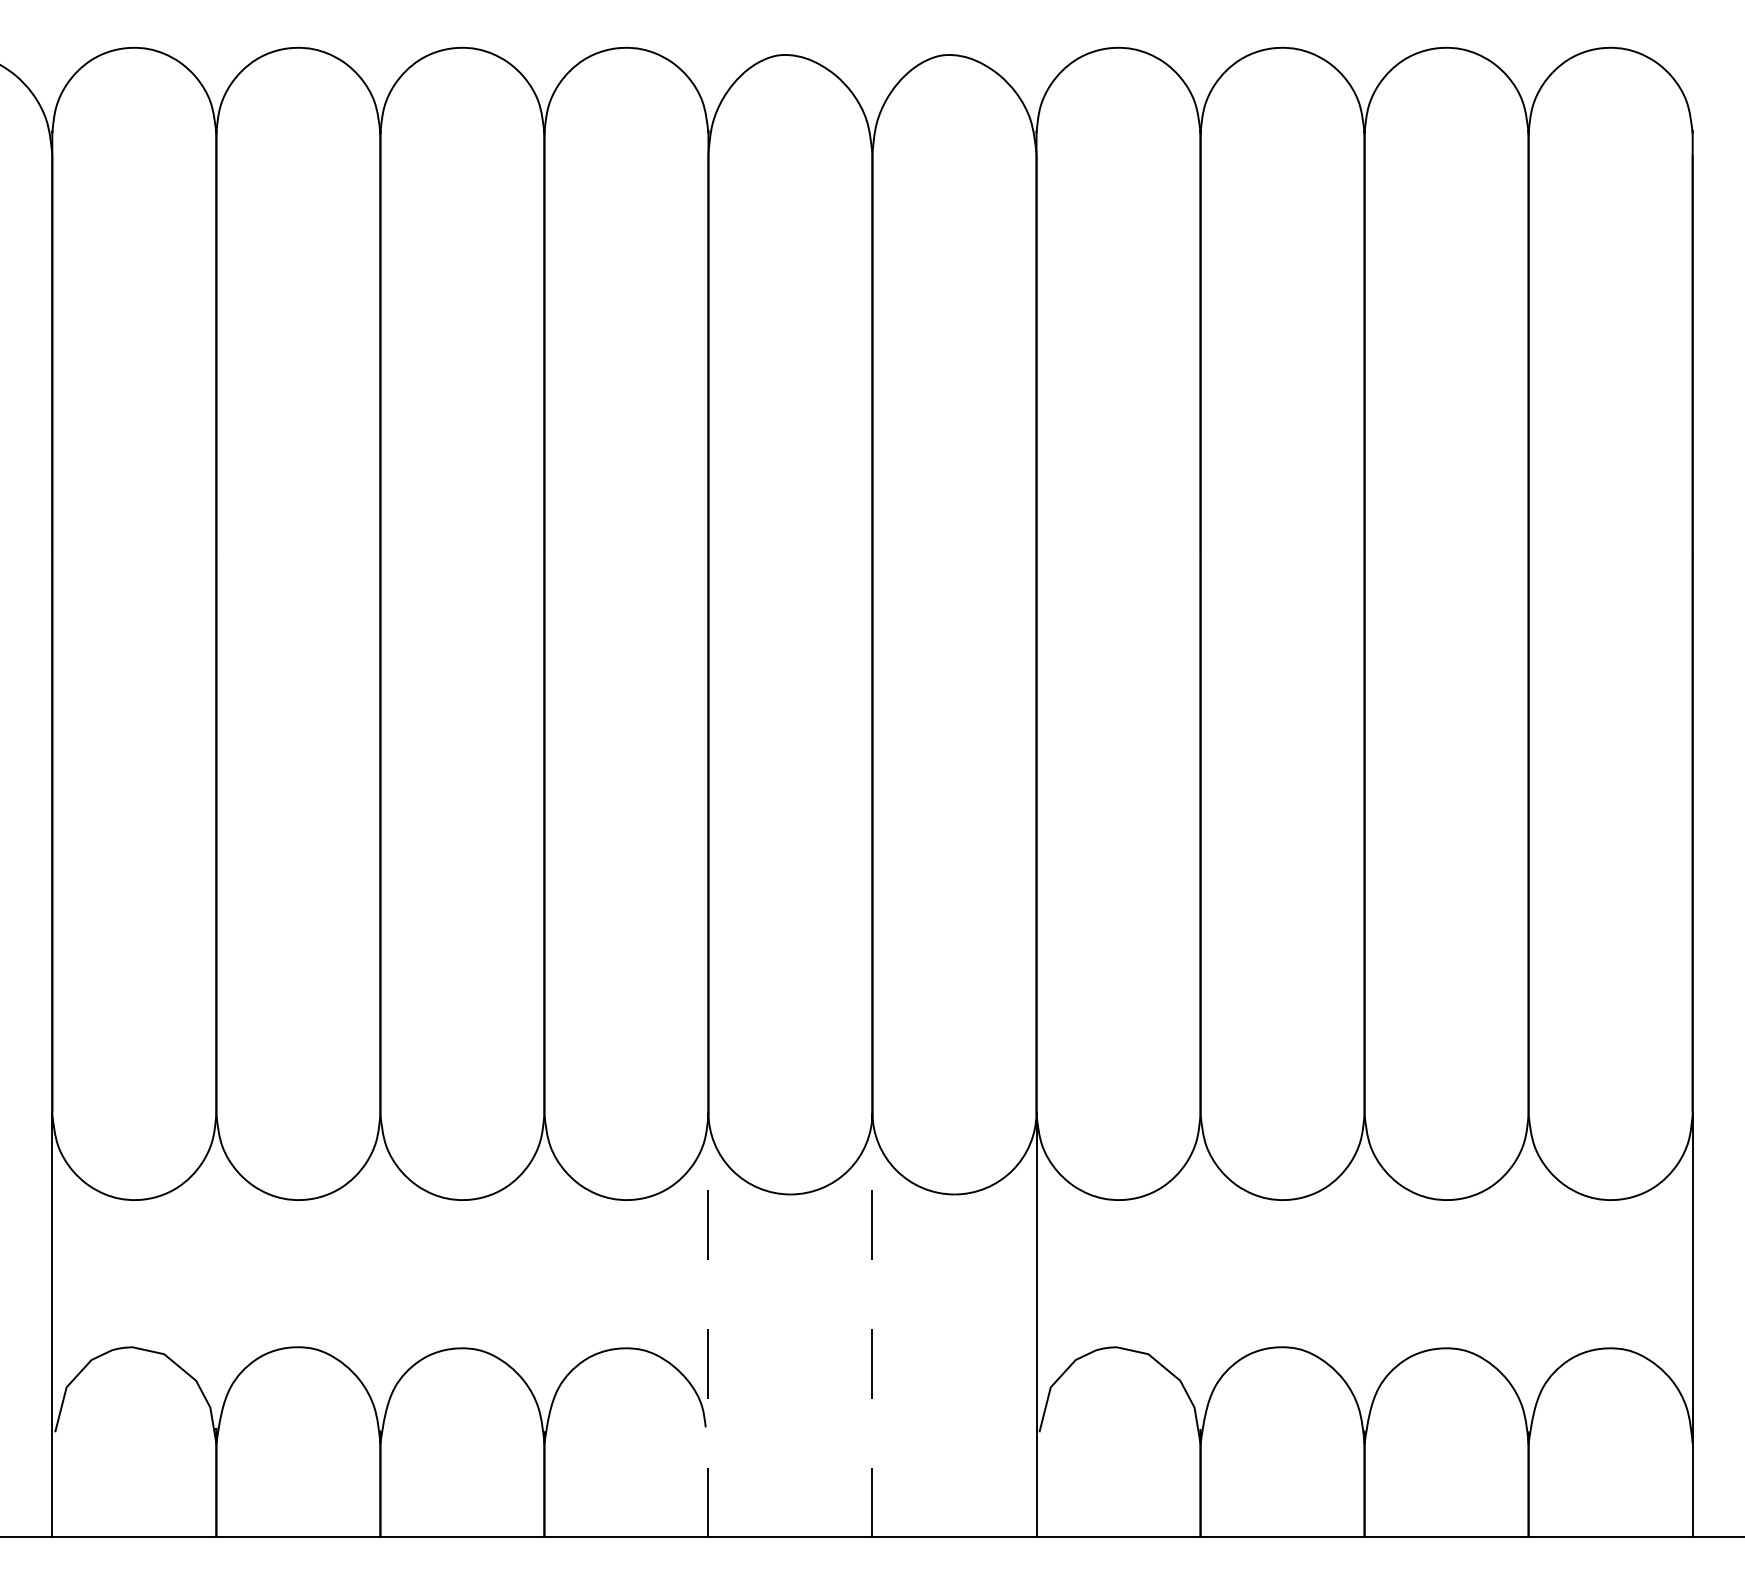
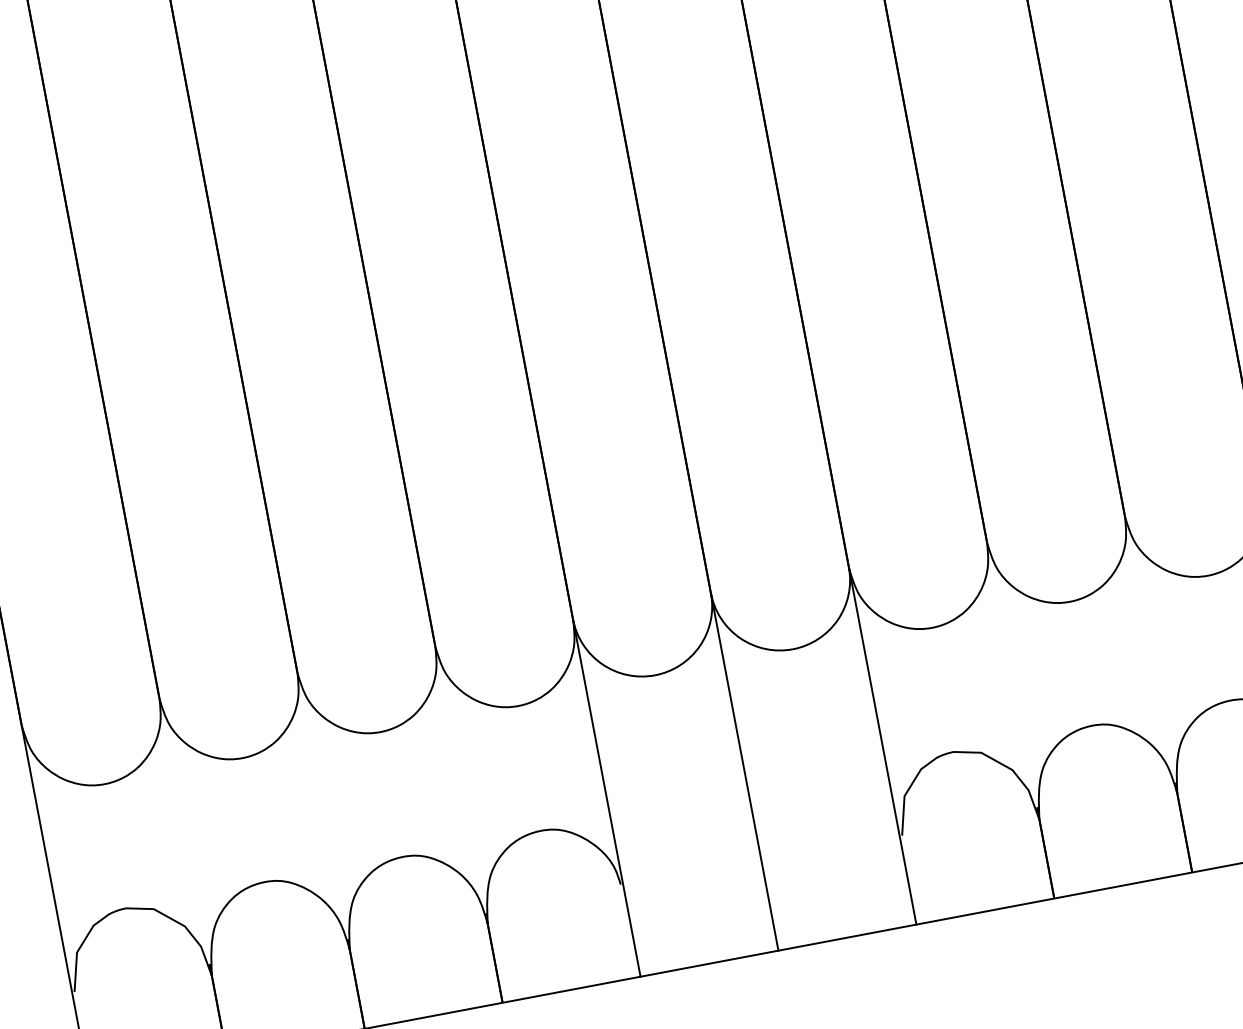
line: (708, 1324) -> (606, 797), dashed -> solid
line: (872, 1324) -> (744, 771), dashed -> solid

